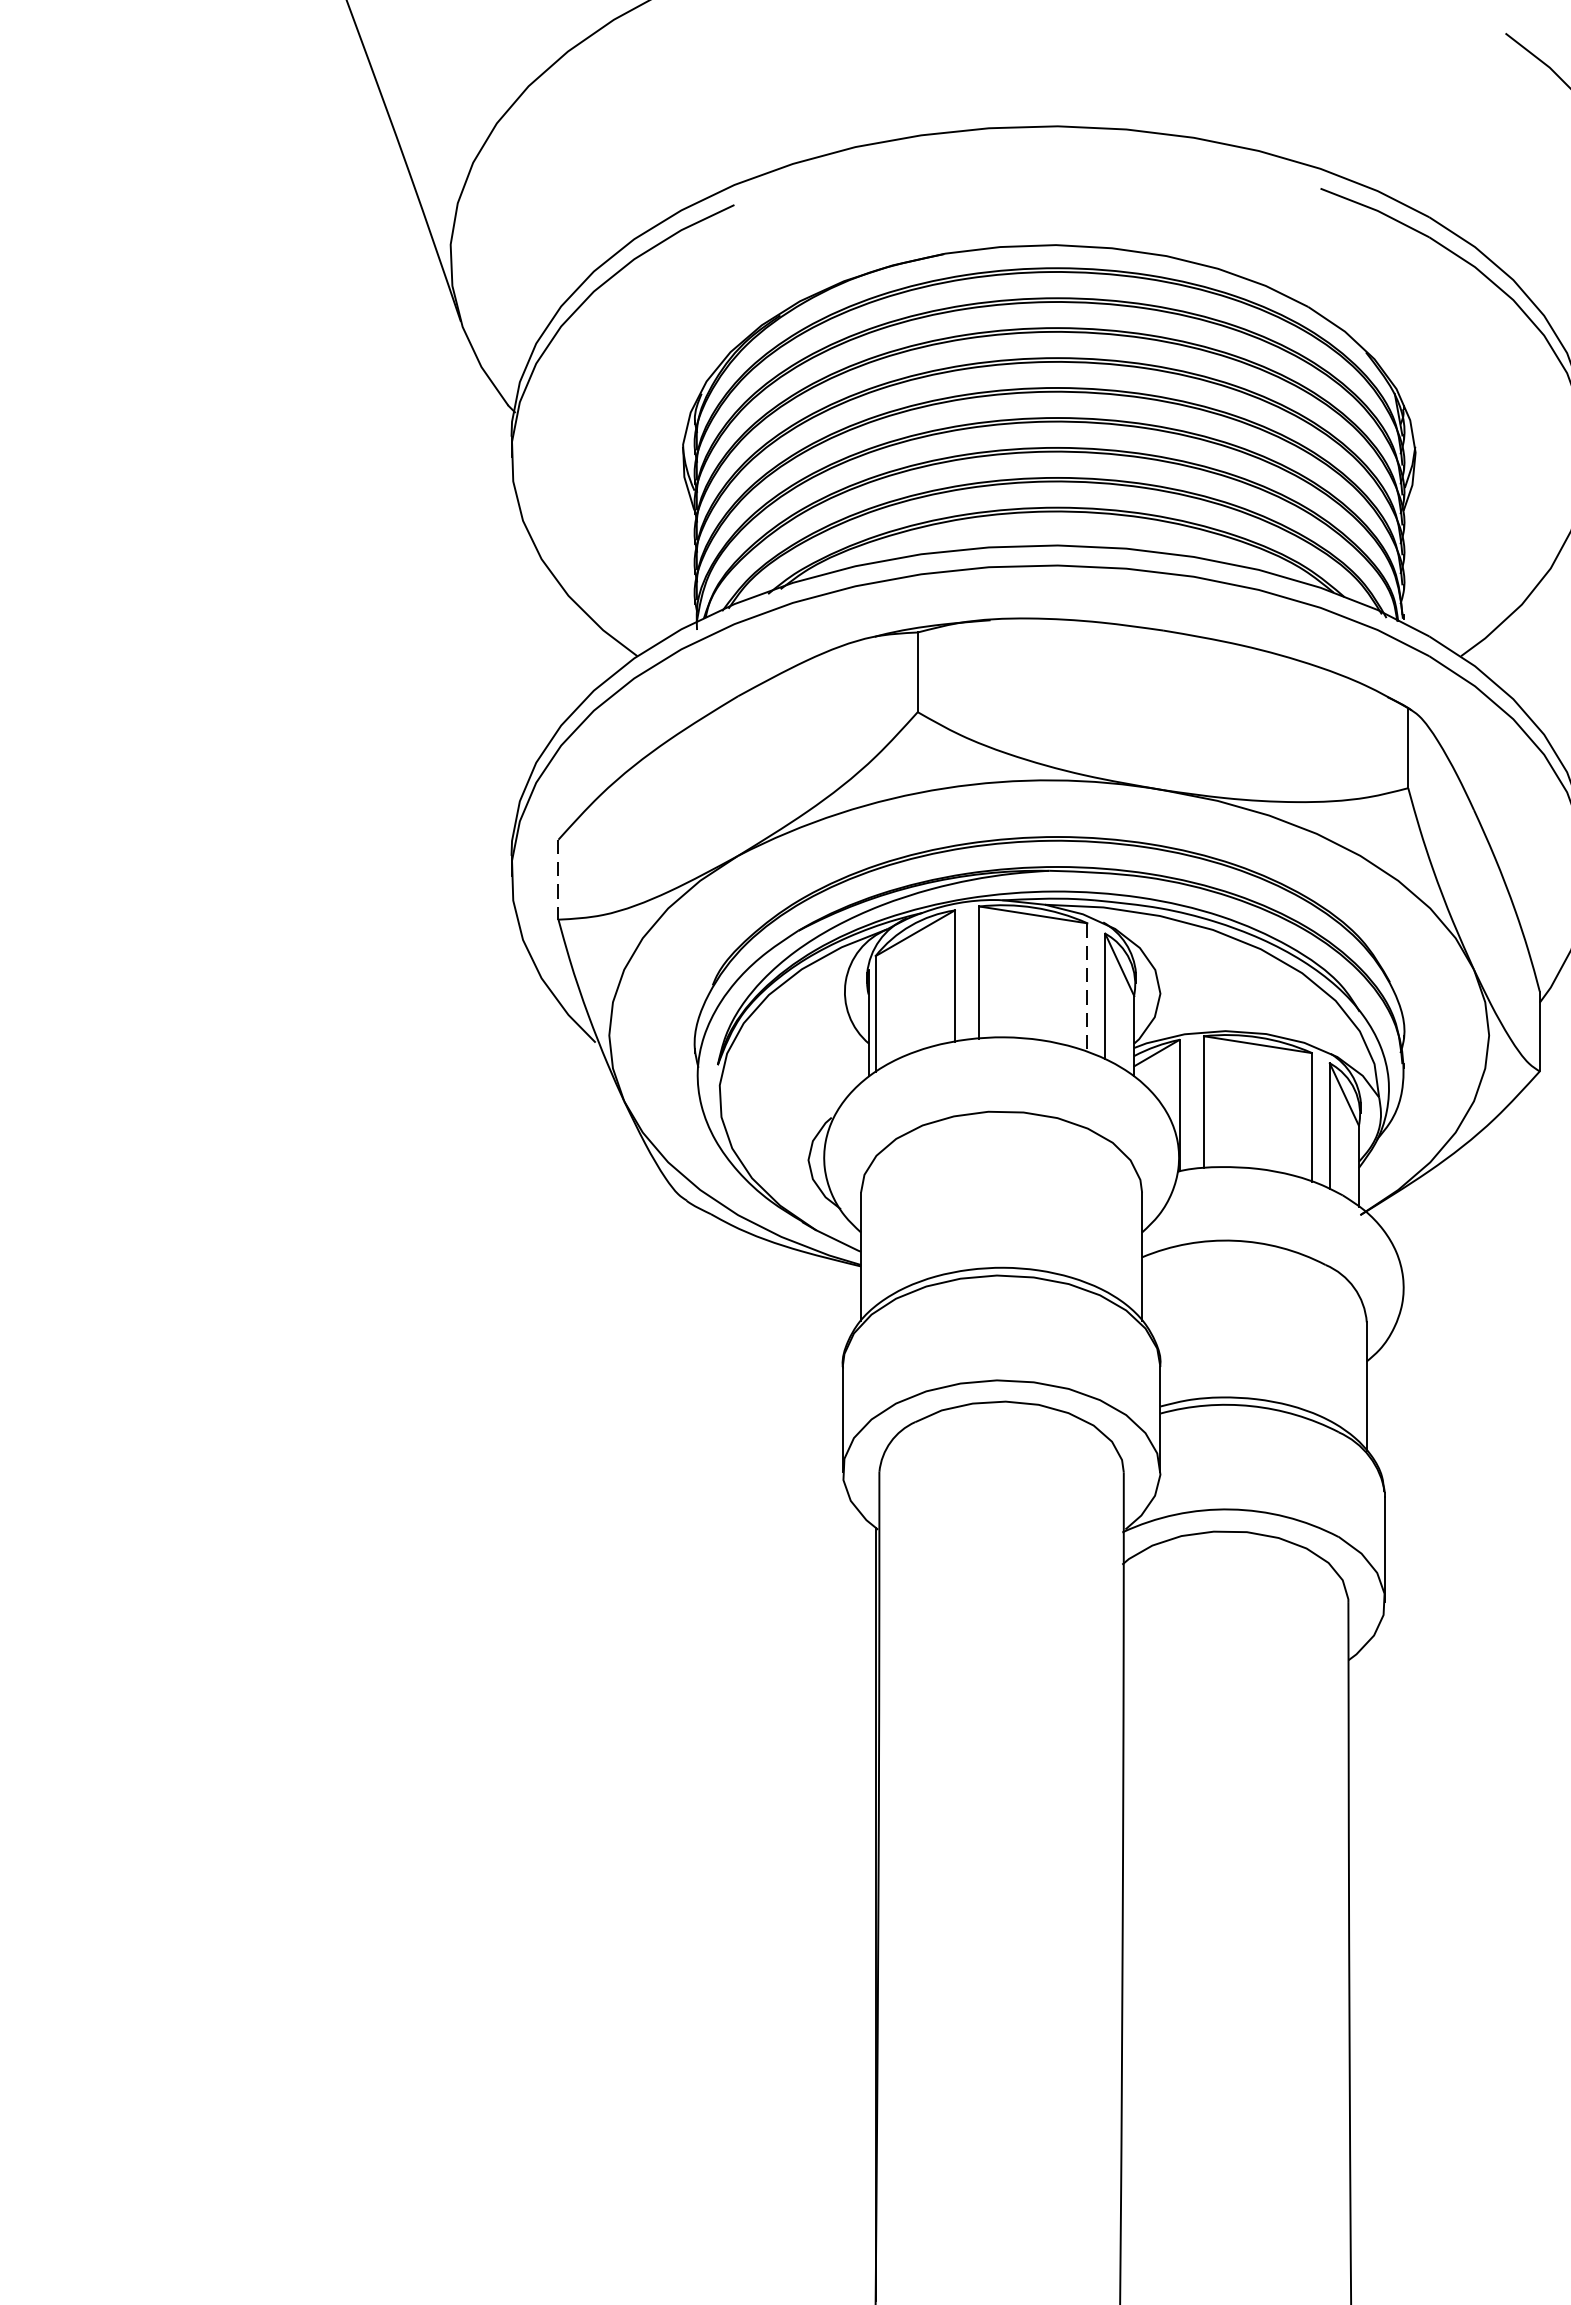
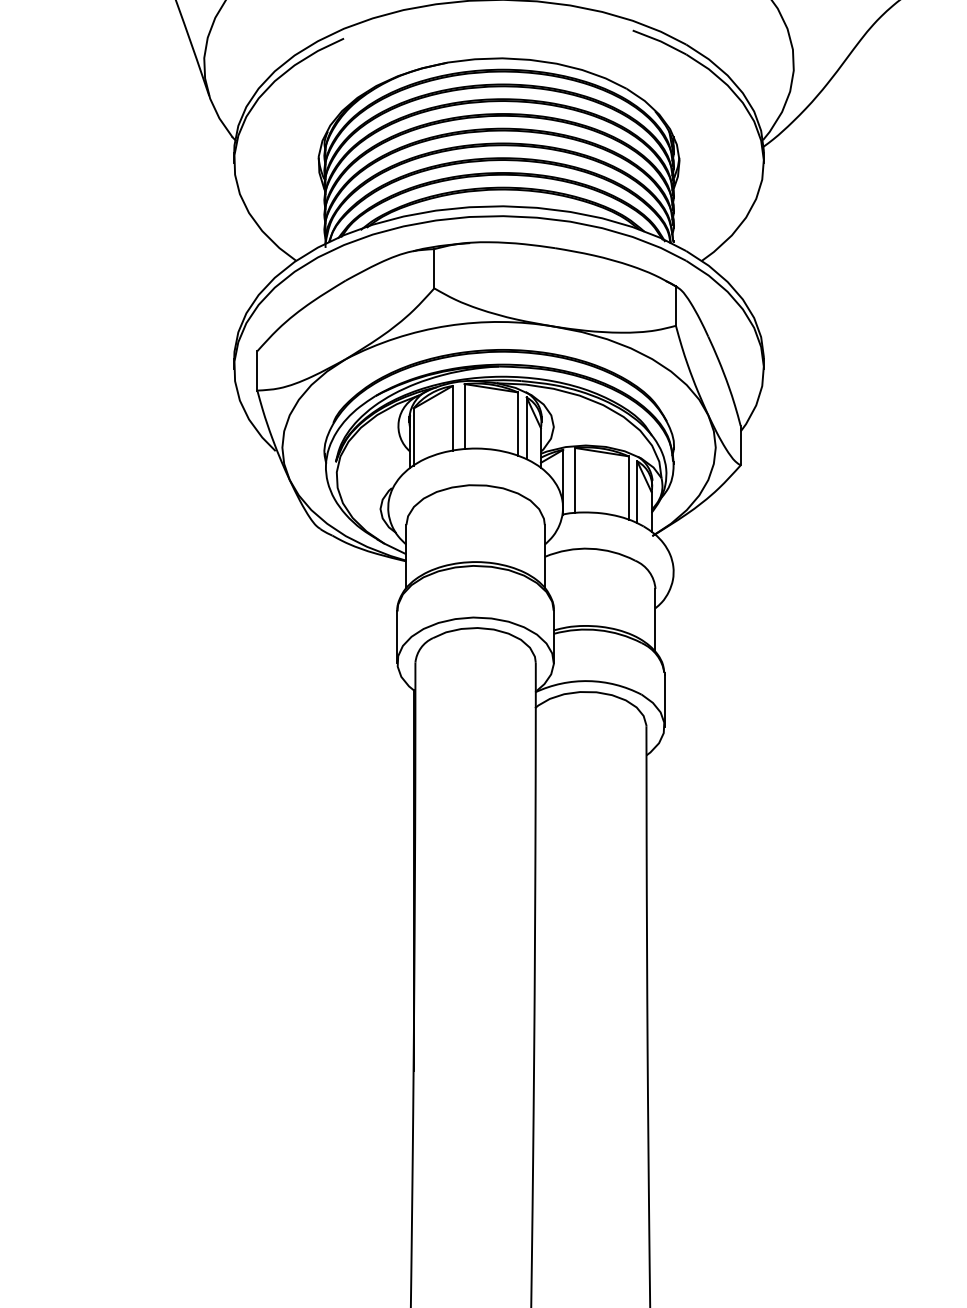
line: (558, 878) -> (257, 370), dashed -> solid
line: (1086, 988) -> (517, 424), dashed -> solid

